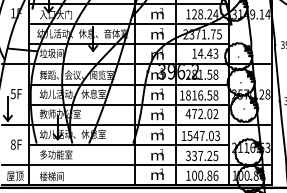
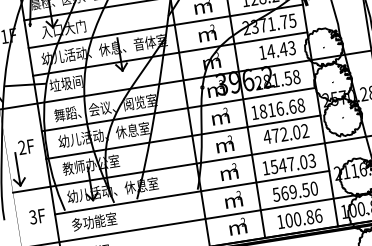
text: (12, 94) -> (21, 148), 5F -> 2F
text: (209, 95) -> (292, 106), 1816.58 -> 1816.68
text: (12, 144) -> (32, 217), 8F -> 3F
text: (202, 155) -> (295, 191), 337.25 -> 569.50

